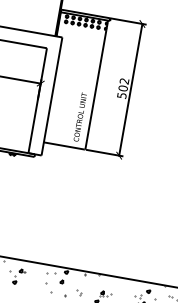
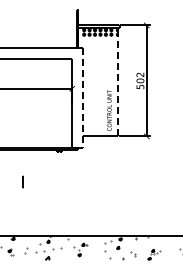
line: (96, 89) -> (118, 85), solid -> dashed
line: (52, 96) -> (83, 97), solid -> dashed

